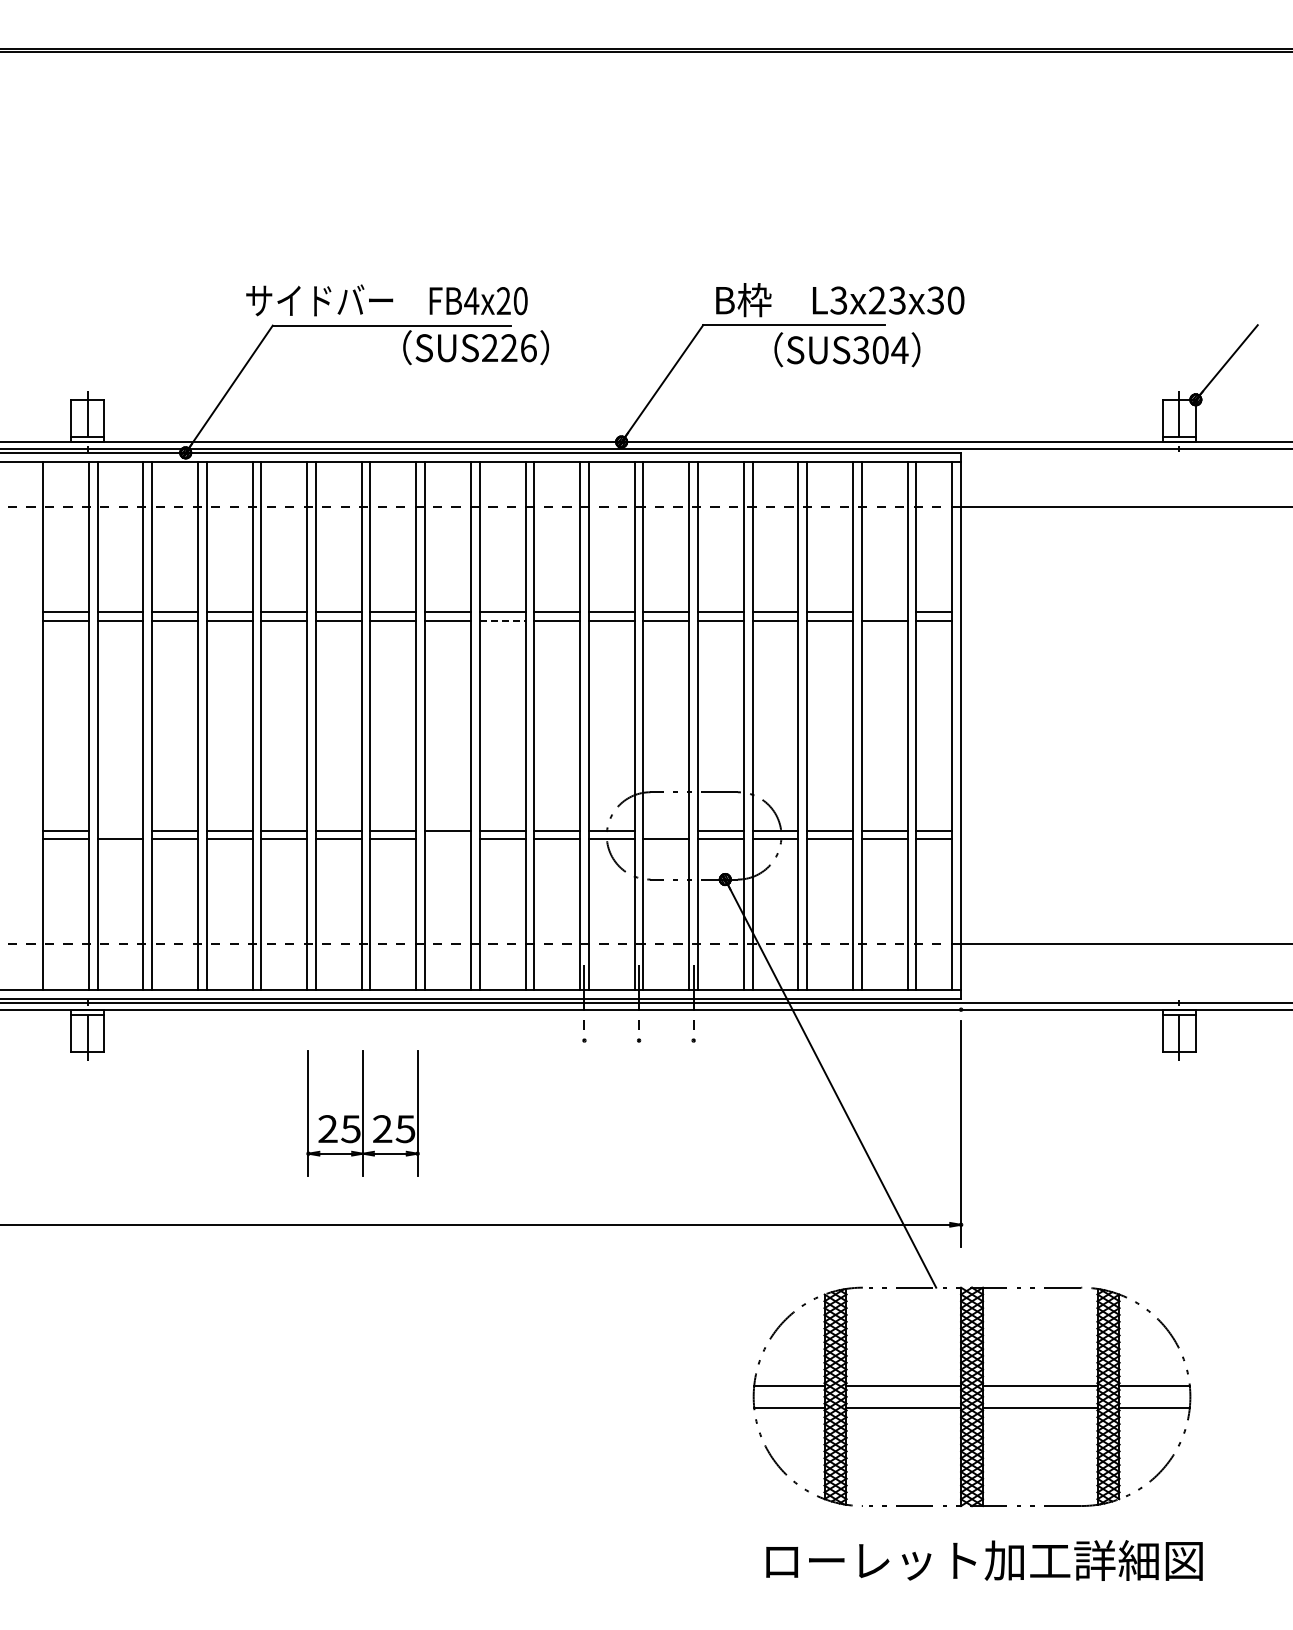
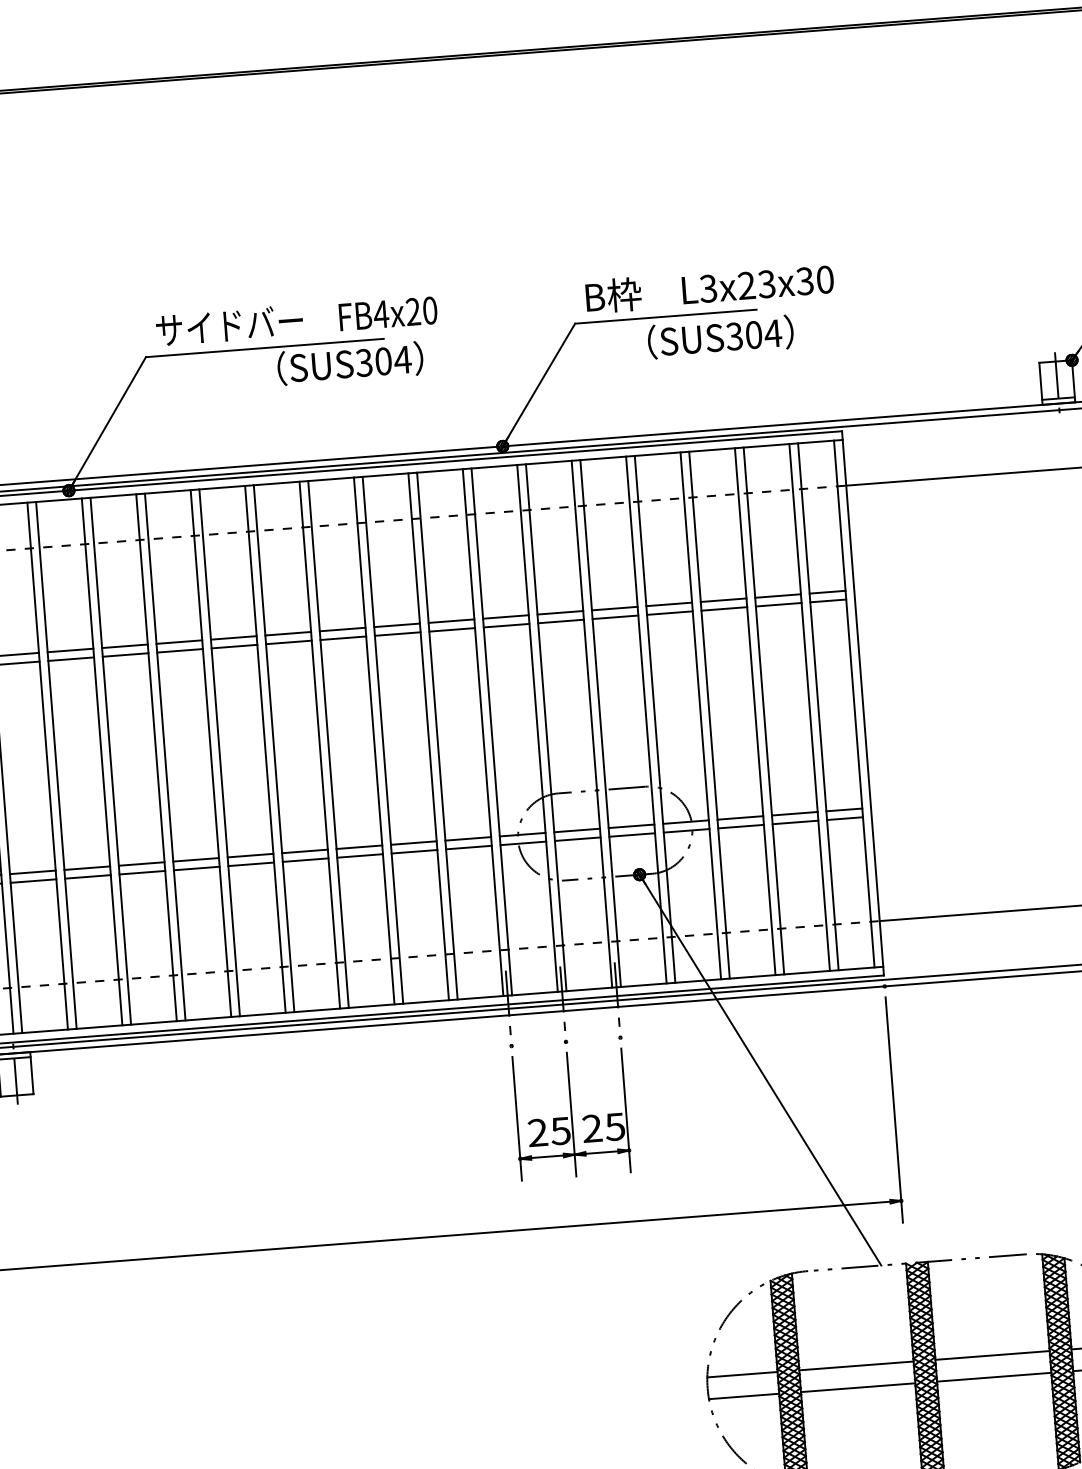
text: (386, 300) -> (296, 320), moved
text: (509, 348) -> (383, 361), SUS226 -> SUS304
line: (884, 612) -> (777, 596), added
line: (502, 621) -> (397, 634), dashed -> solid
line: (120, 830) -> (32, 872), added
line: (666, 830) -> (577, 830), added
line: (447, 839) -> (359, 856), added
part: (362, 1113) -> (571, 1114), moved

